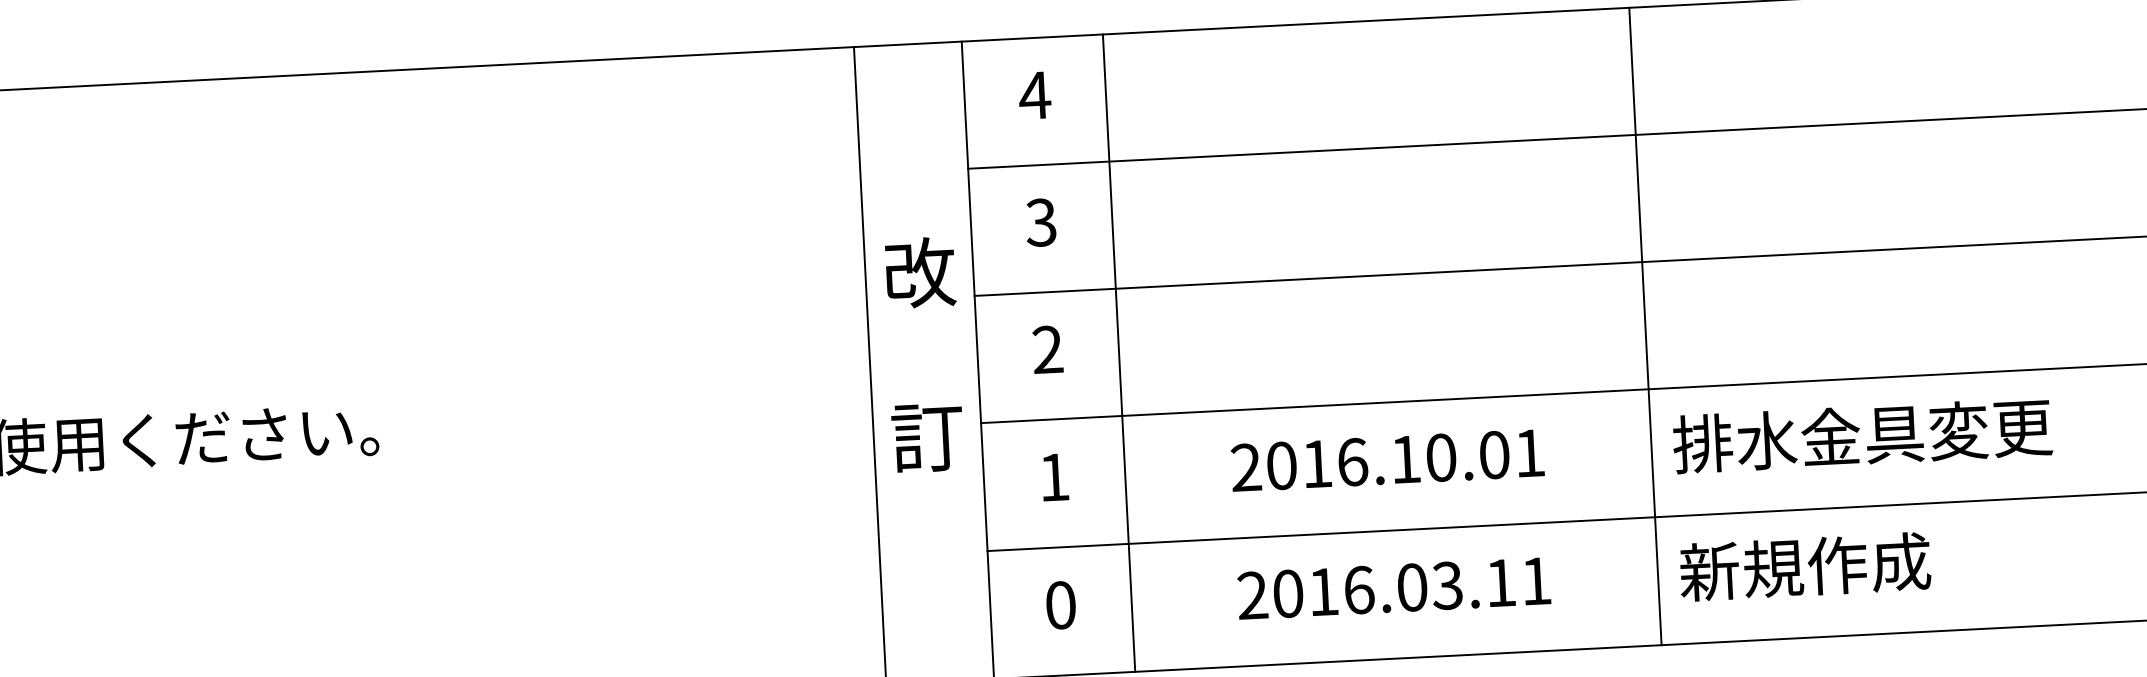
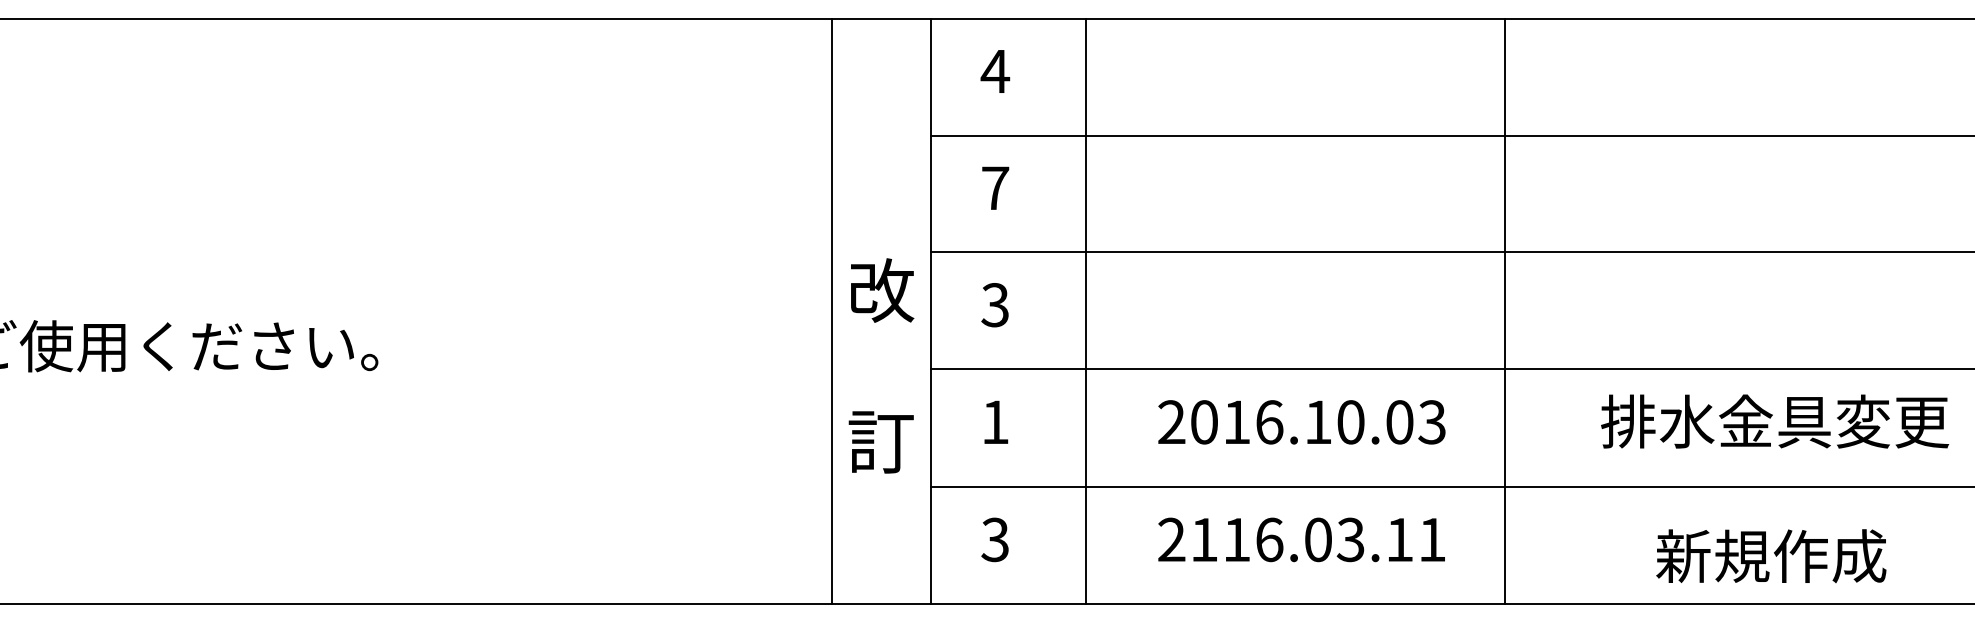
text: (1041, 222) -> (995, 188), 3 -> 7
line: (1645, 326) -> (1505, 311), moved
text: (1046, 350) -> (994, 305), 2 -> 3
line: (1119, 353) -> (1085, 311), moved
text: (923, 354) -> (881, 365), moved
text: (1863, 435) -> (1775, 421), moved
text: (1529, 453) -> (1431, 422), 2016.10.01 -> 2016.10.03
text: (1805, 567) -> (1771, 556), moved
text: (1288, 593) -> (1204, 539), 2016.03.11 -> 2116.03.11
text: (1059, 604) -> (994, 539), 0 -> 3

